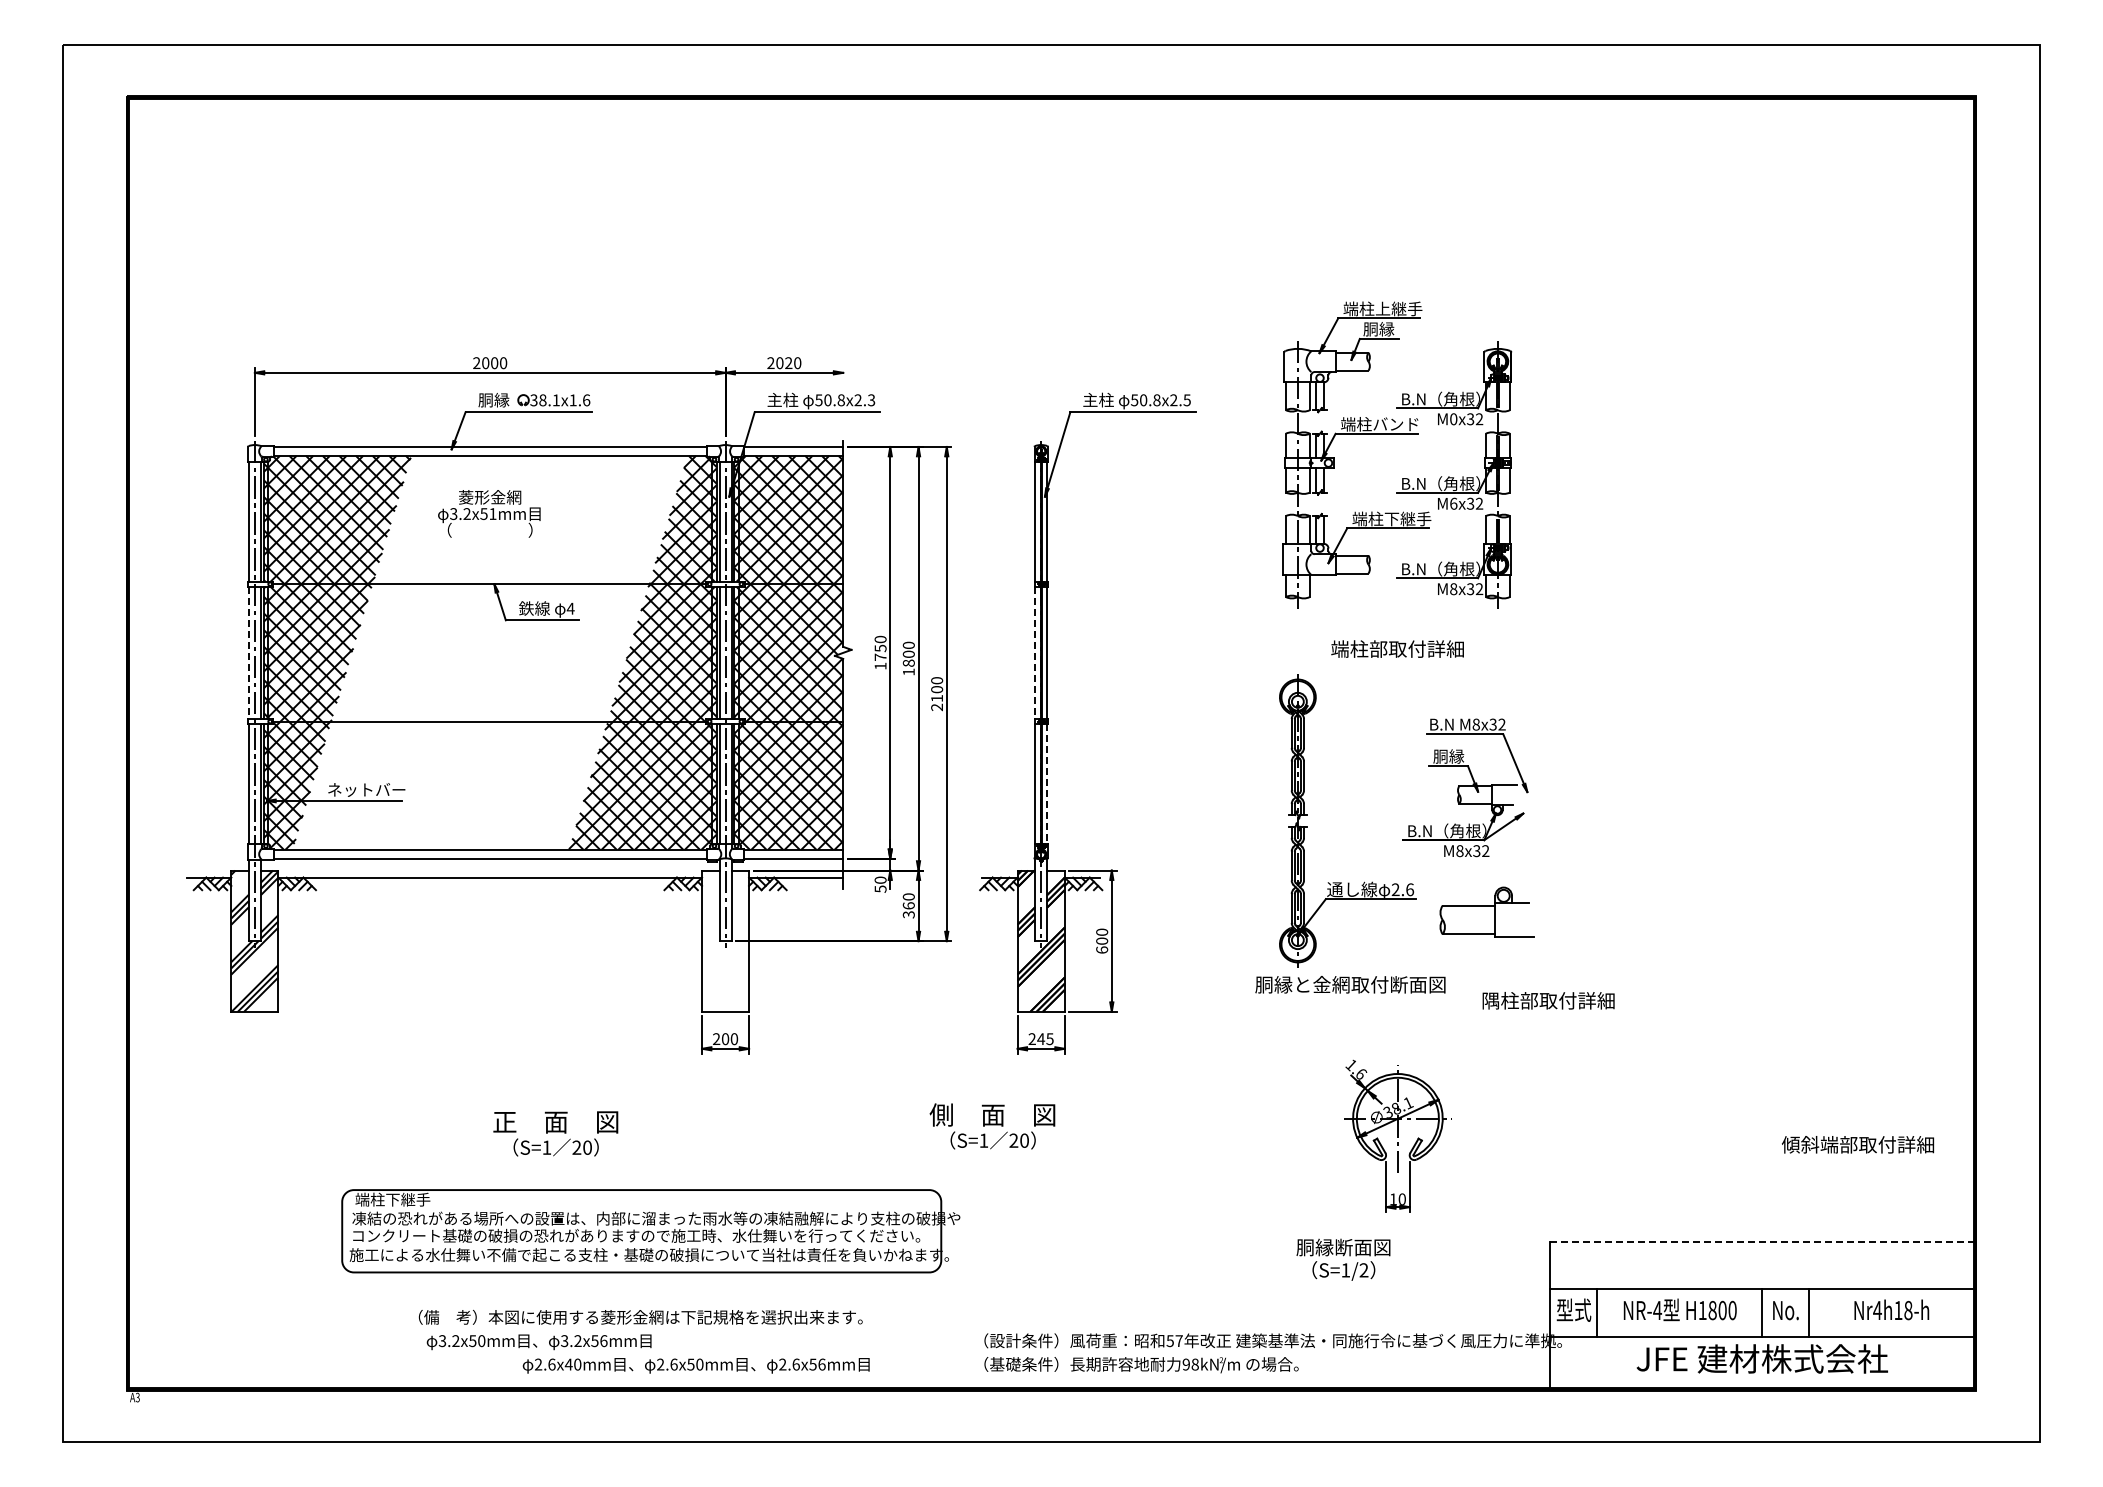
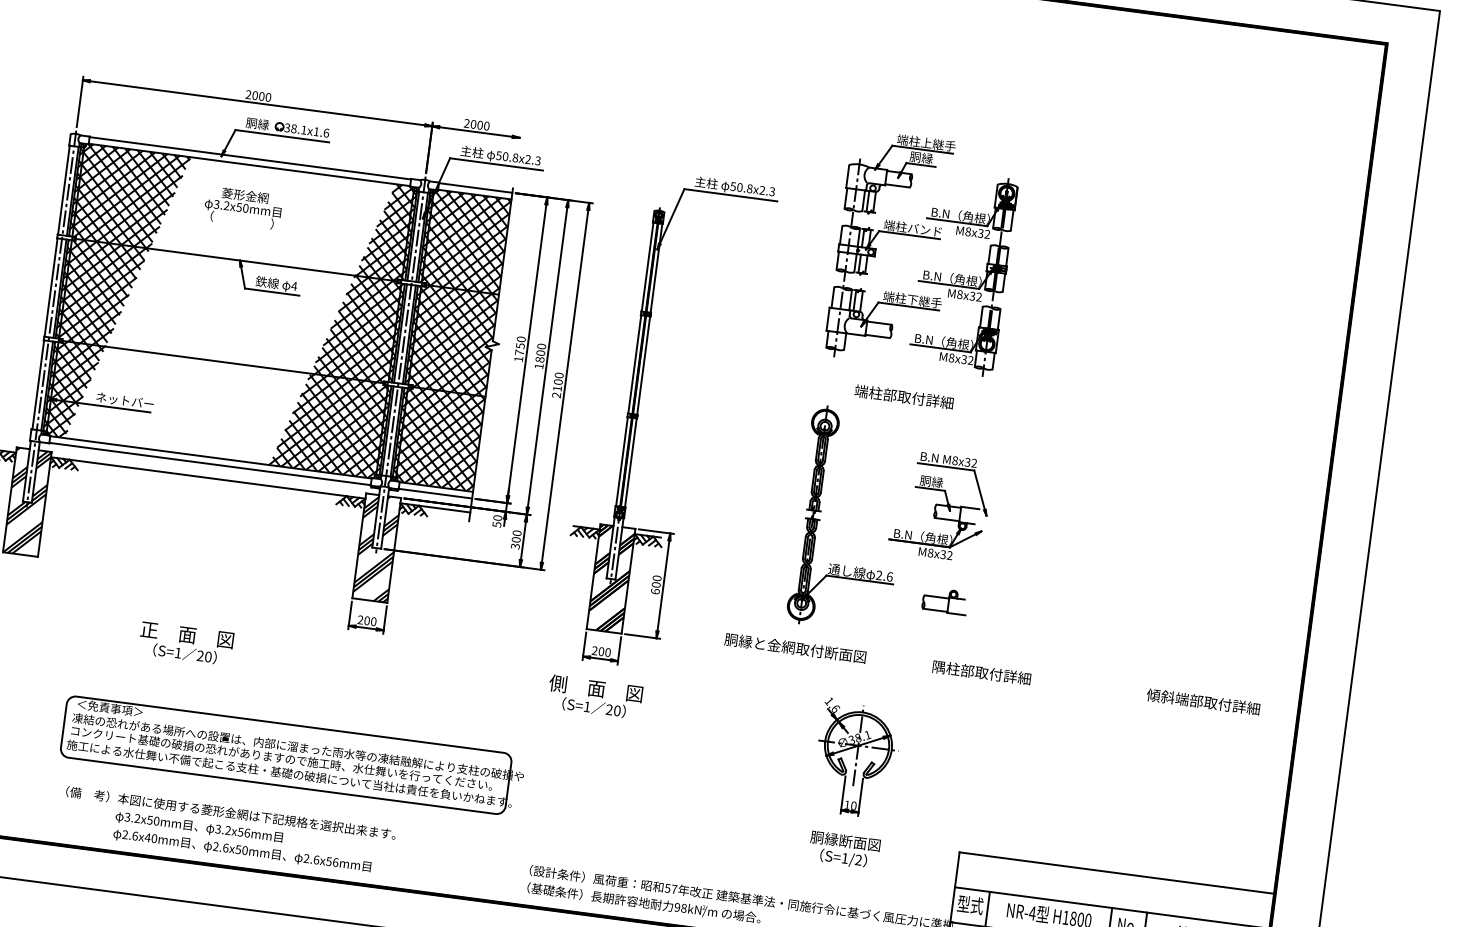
text: (788, 363) -> (479, 125), 2020 -> 2000
text: (1187, 399) -> (772, 191), 50.8x2.5 -> 50.8x2.3
text: (1453, 418) -> (968, 231), M0x32 -> M8x32
text: (1453, 503) -> (959, 294), M6x32 -> M8x32
text: (492, 513) -> (245, 207), 3.2x51mm -> 3.2x50mm
line: (248, 653) -> (50, 287), dashed -> solid
line: (1035, 653) -> (634, 364), dashed -> solid
line: (1047, 784) -> (631, 463), dashed -> solid
text: (908, 905) -> (516, 539), 360 -> 300
part: (1487, 912) -> (945, 601), size x0.62
hatch: (725, 940) -> (376, 547), added
text: (1350, 984) -> (795, 648), moved
text: (1045, 1039) -> (604, 652), 245 -> 200
text: (992, 1126) -> (594, 697), moved
text: (555, 1133) -> (185, 643), moved
text: (1858, 1144) -> (1203, 701), moved
text: (399, 1199) -> (109, 708), 端柱下継手 -> ＜免責事項＞
line: (1762, 1242) -> (1117, 873), dashed -> solid
text: (1343, 1259) -> (844, 850), moved
text: (640, 1316) -> (230, 812), moved
text: (695, 1365) -> (241, 850), moved

